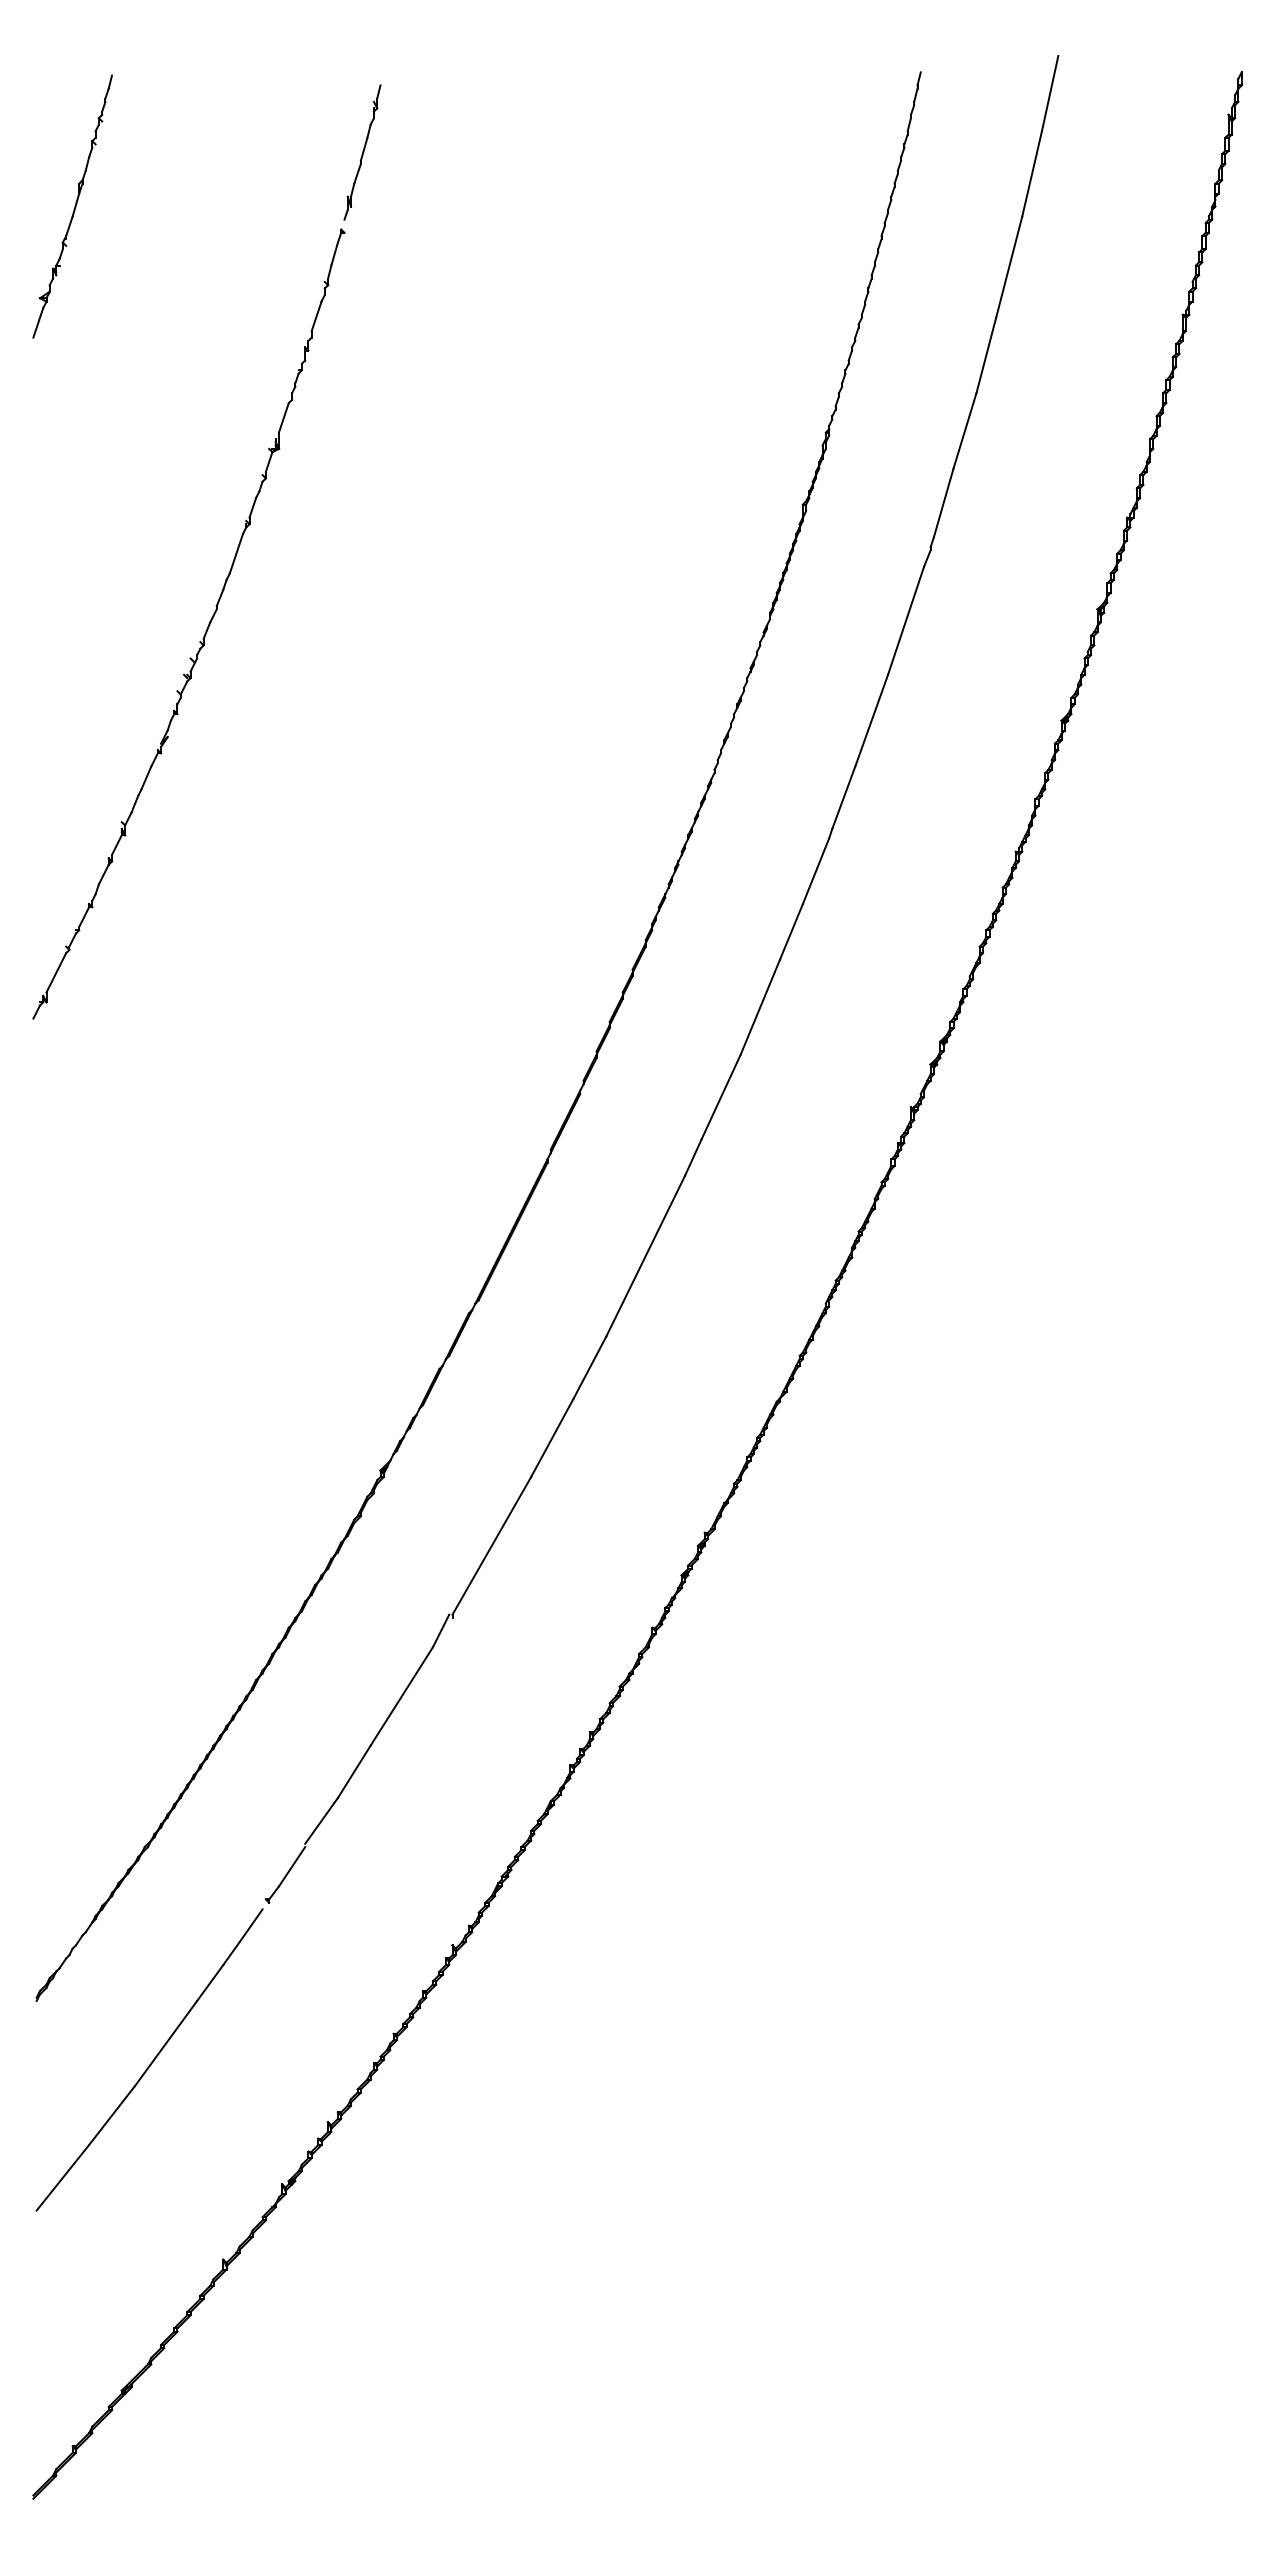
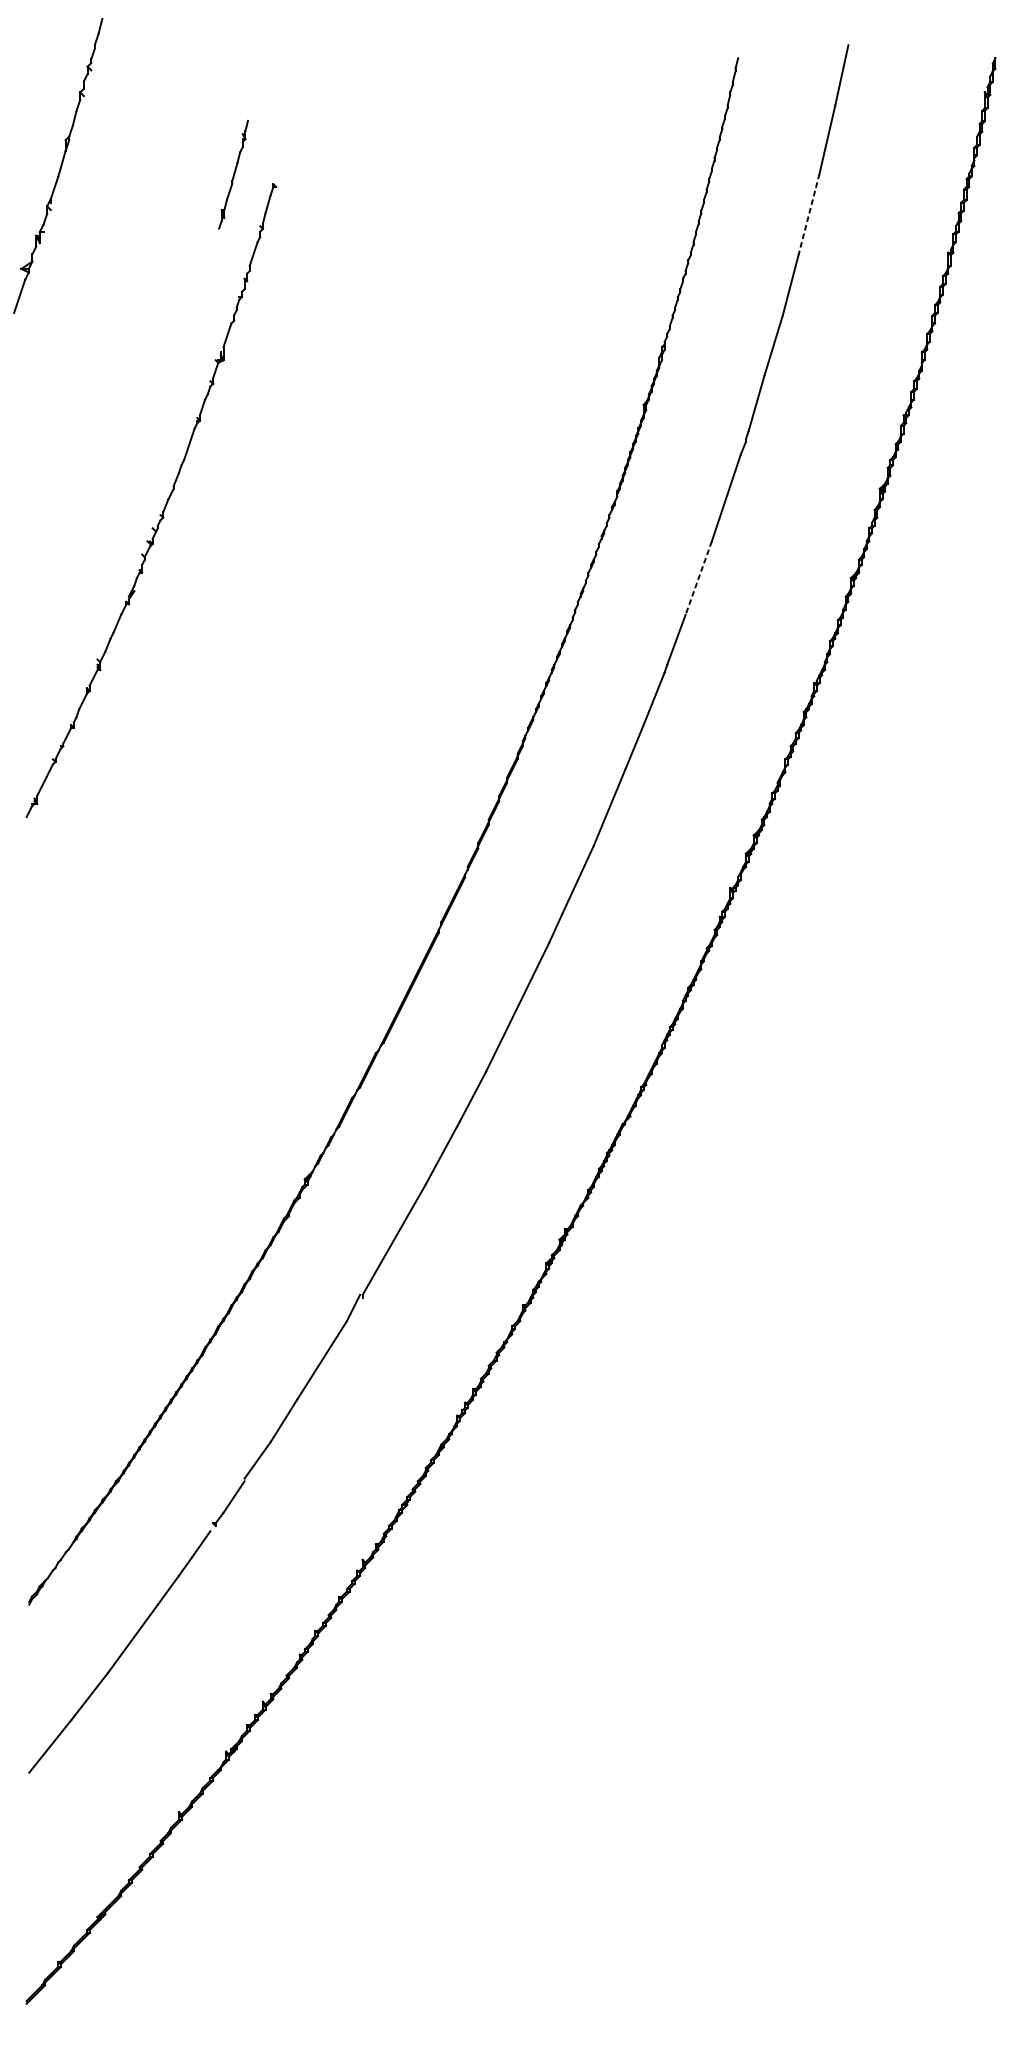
part: (362, 152) -> (233, 174), moved
part: (72, 206) -> (57, 165), size x1.4
line: (1009, 267) -> (809, 214), solid -> dashed
line: (871, 720) -> (698, 577), solid -> dashed

